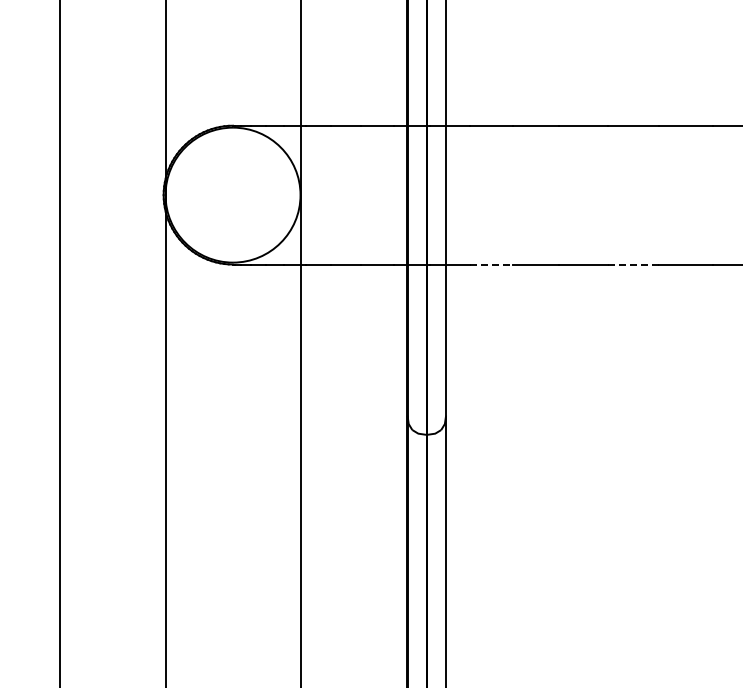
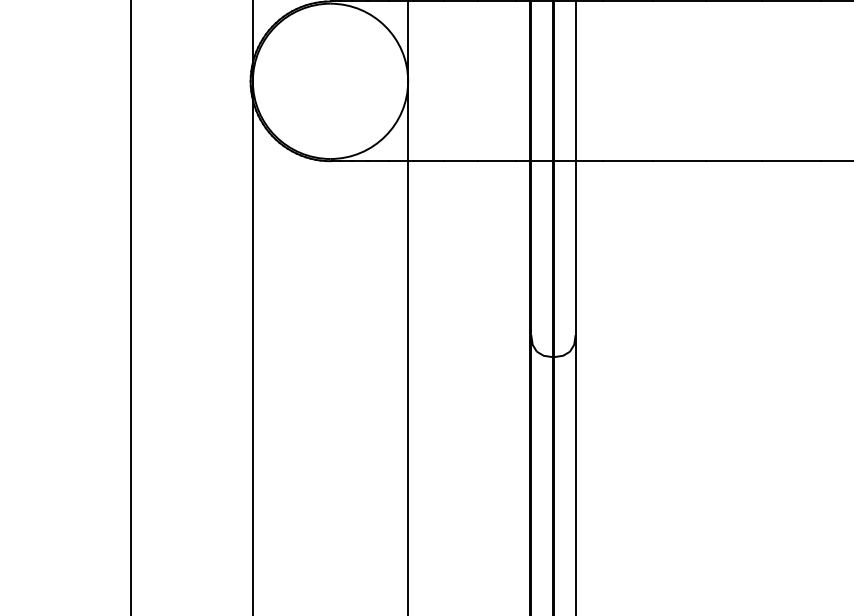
line: (492, 264) -> (629, 161), dashed -> solid
line: (633, 264) -> (791, 161), dashed -> solid

